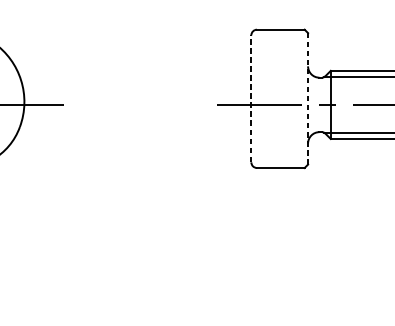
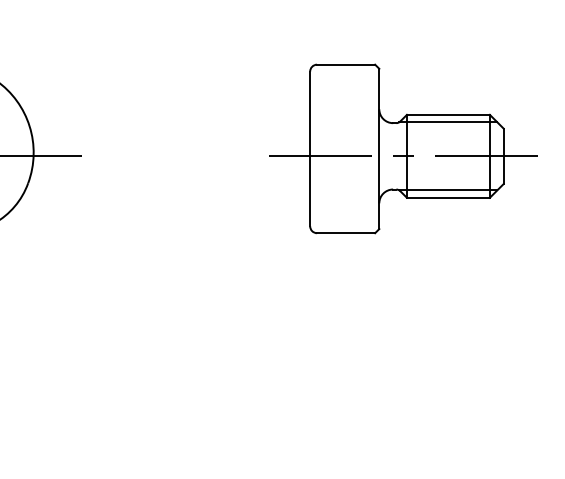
line: (251, 98) -> (310, 148), dashed -> solid
line: (308, 98) -> (379, 148), dashed -> solid

